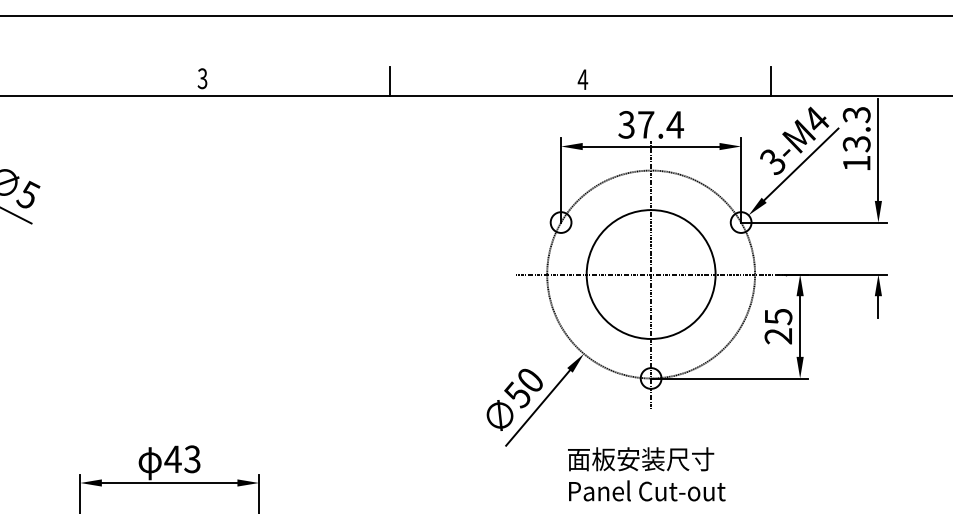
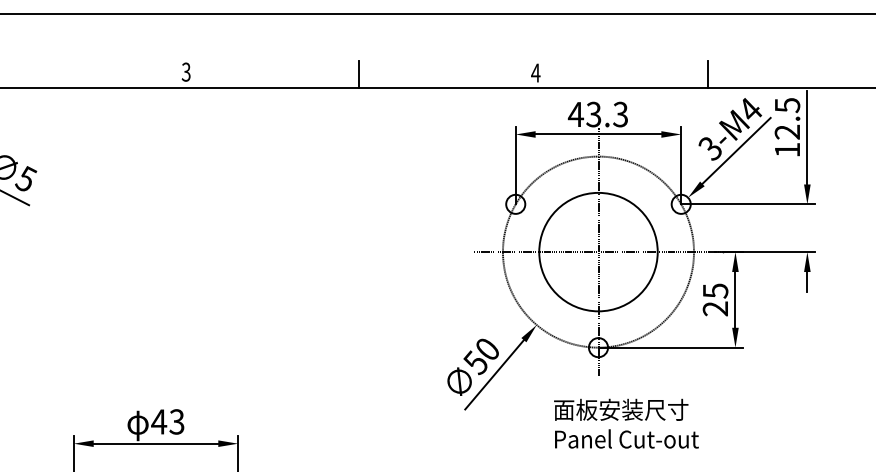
text: (650, 124) -> (597, 114), 37.4 -> 43.3
text: (856, 129) -> (787, 118), 13.3 -> 12.5
text: (646, 474) -> (626, 423), moved

